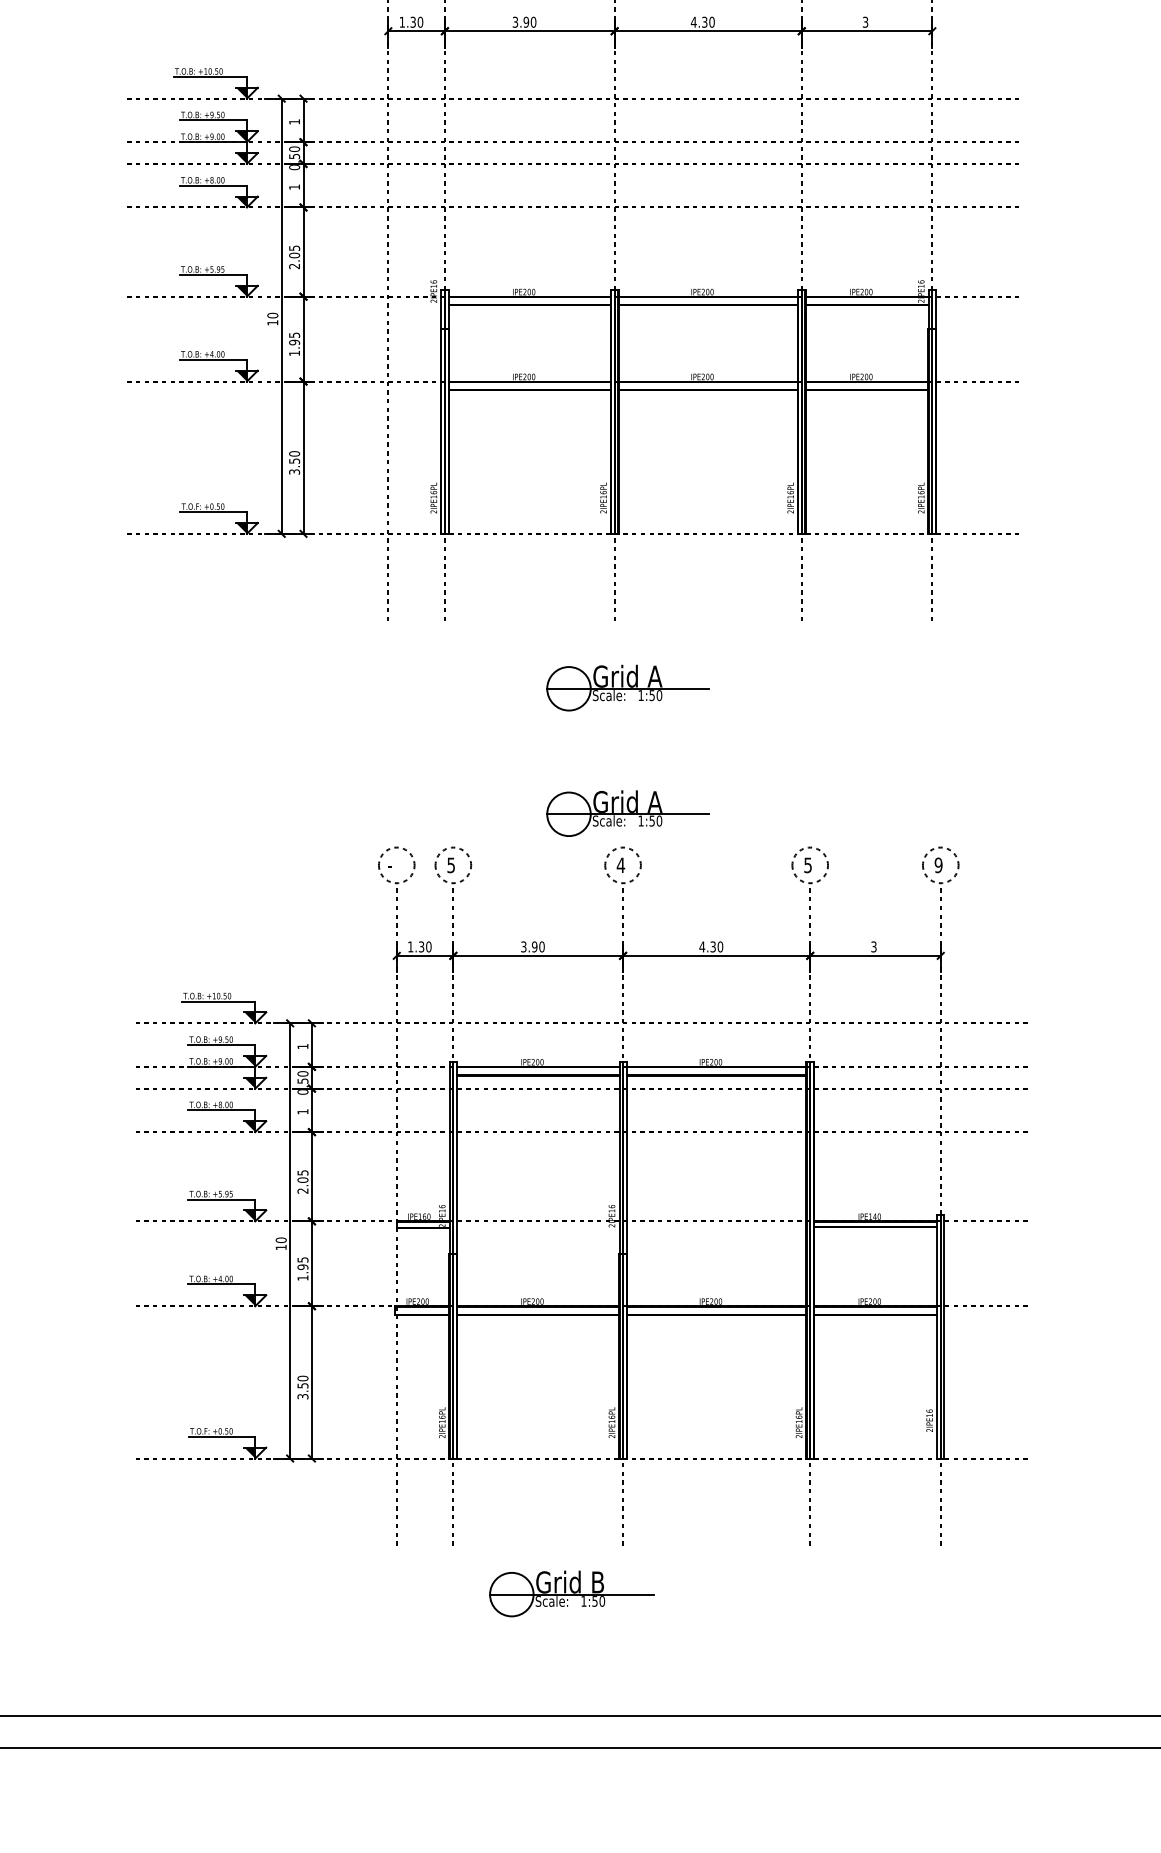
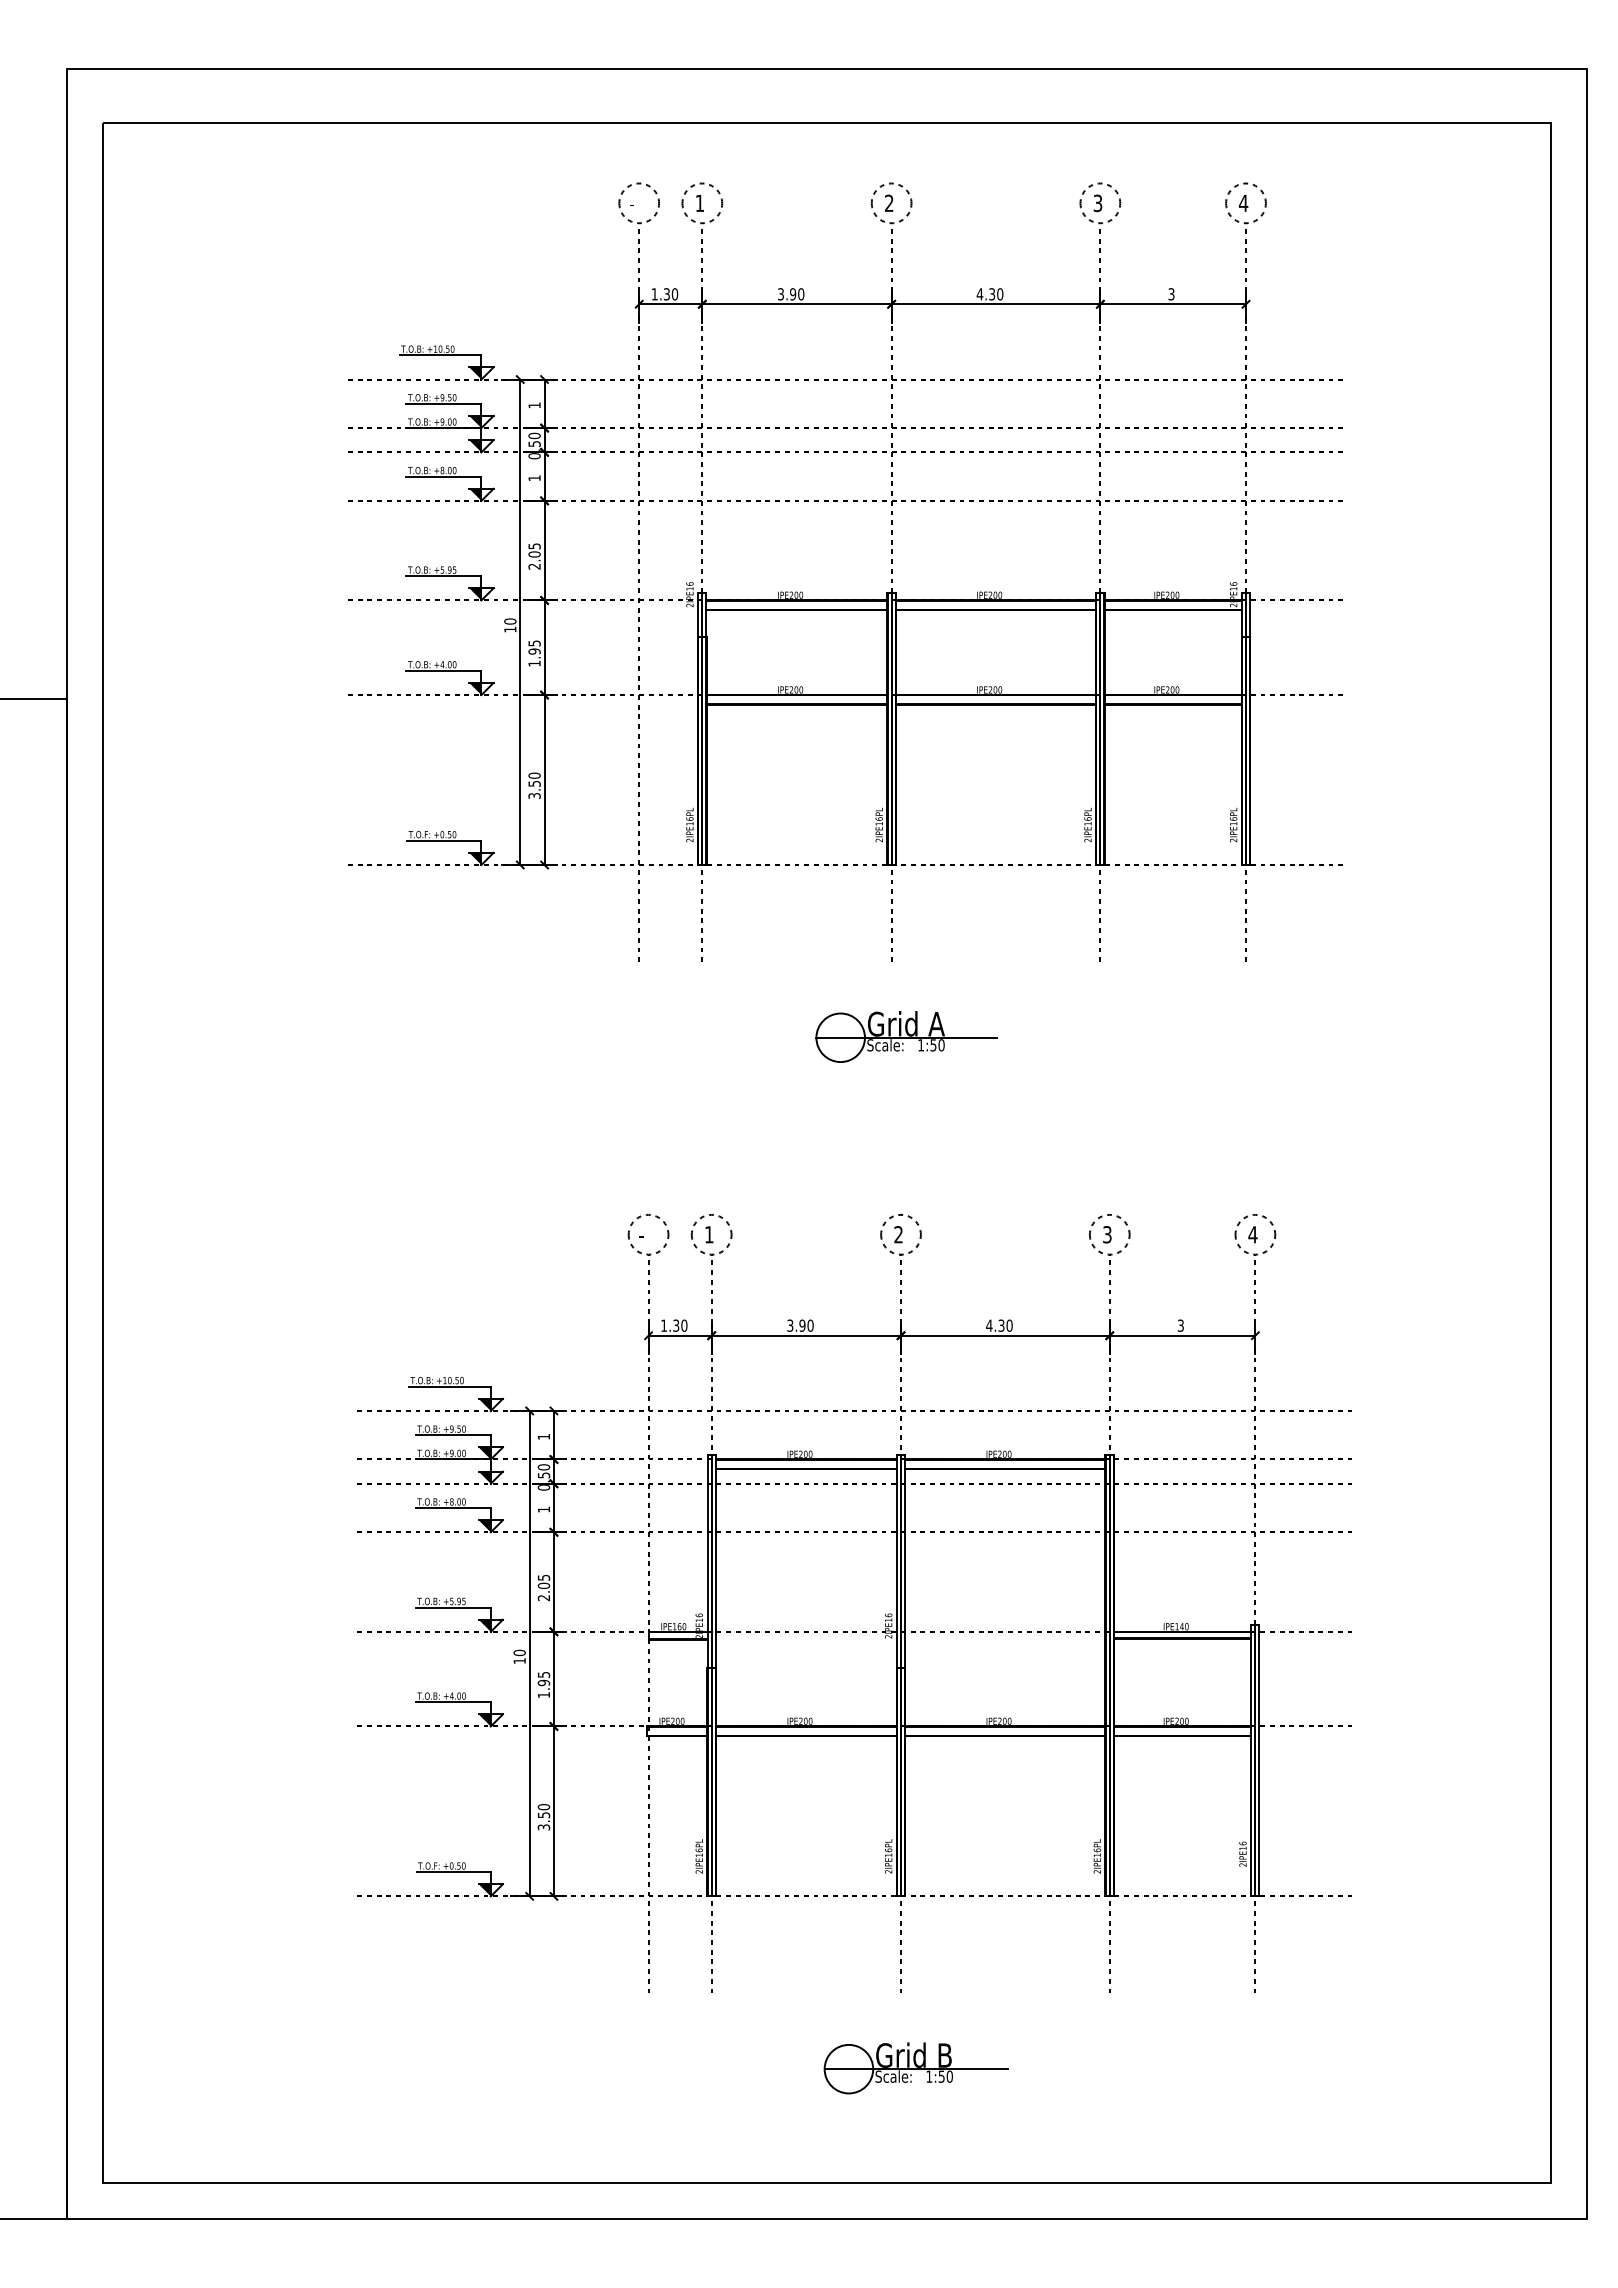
part: (627, 813) -> (906, 1176), removed
text: (451, 865) -> (709, 1234), 5 -> 1
text: (620, 865) -> (898, 1234), 4 -> 2
text: (808, 865) -> (1107, 1234), 5 -> 3
text: (938, 865) -> (1252, 1234), 9 -> 4
part: (571, 1594) -> (915, 2068), moved

